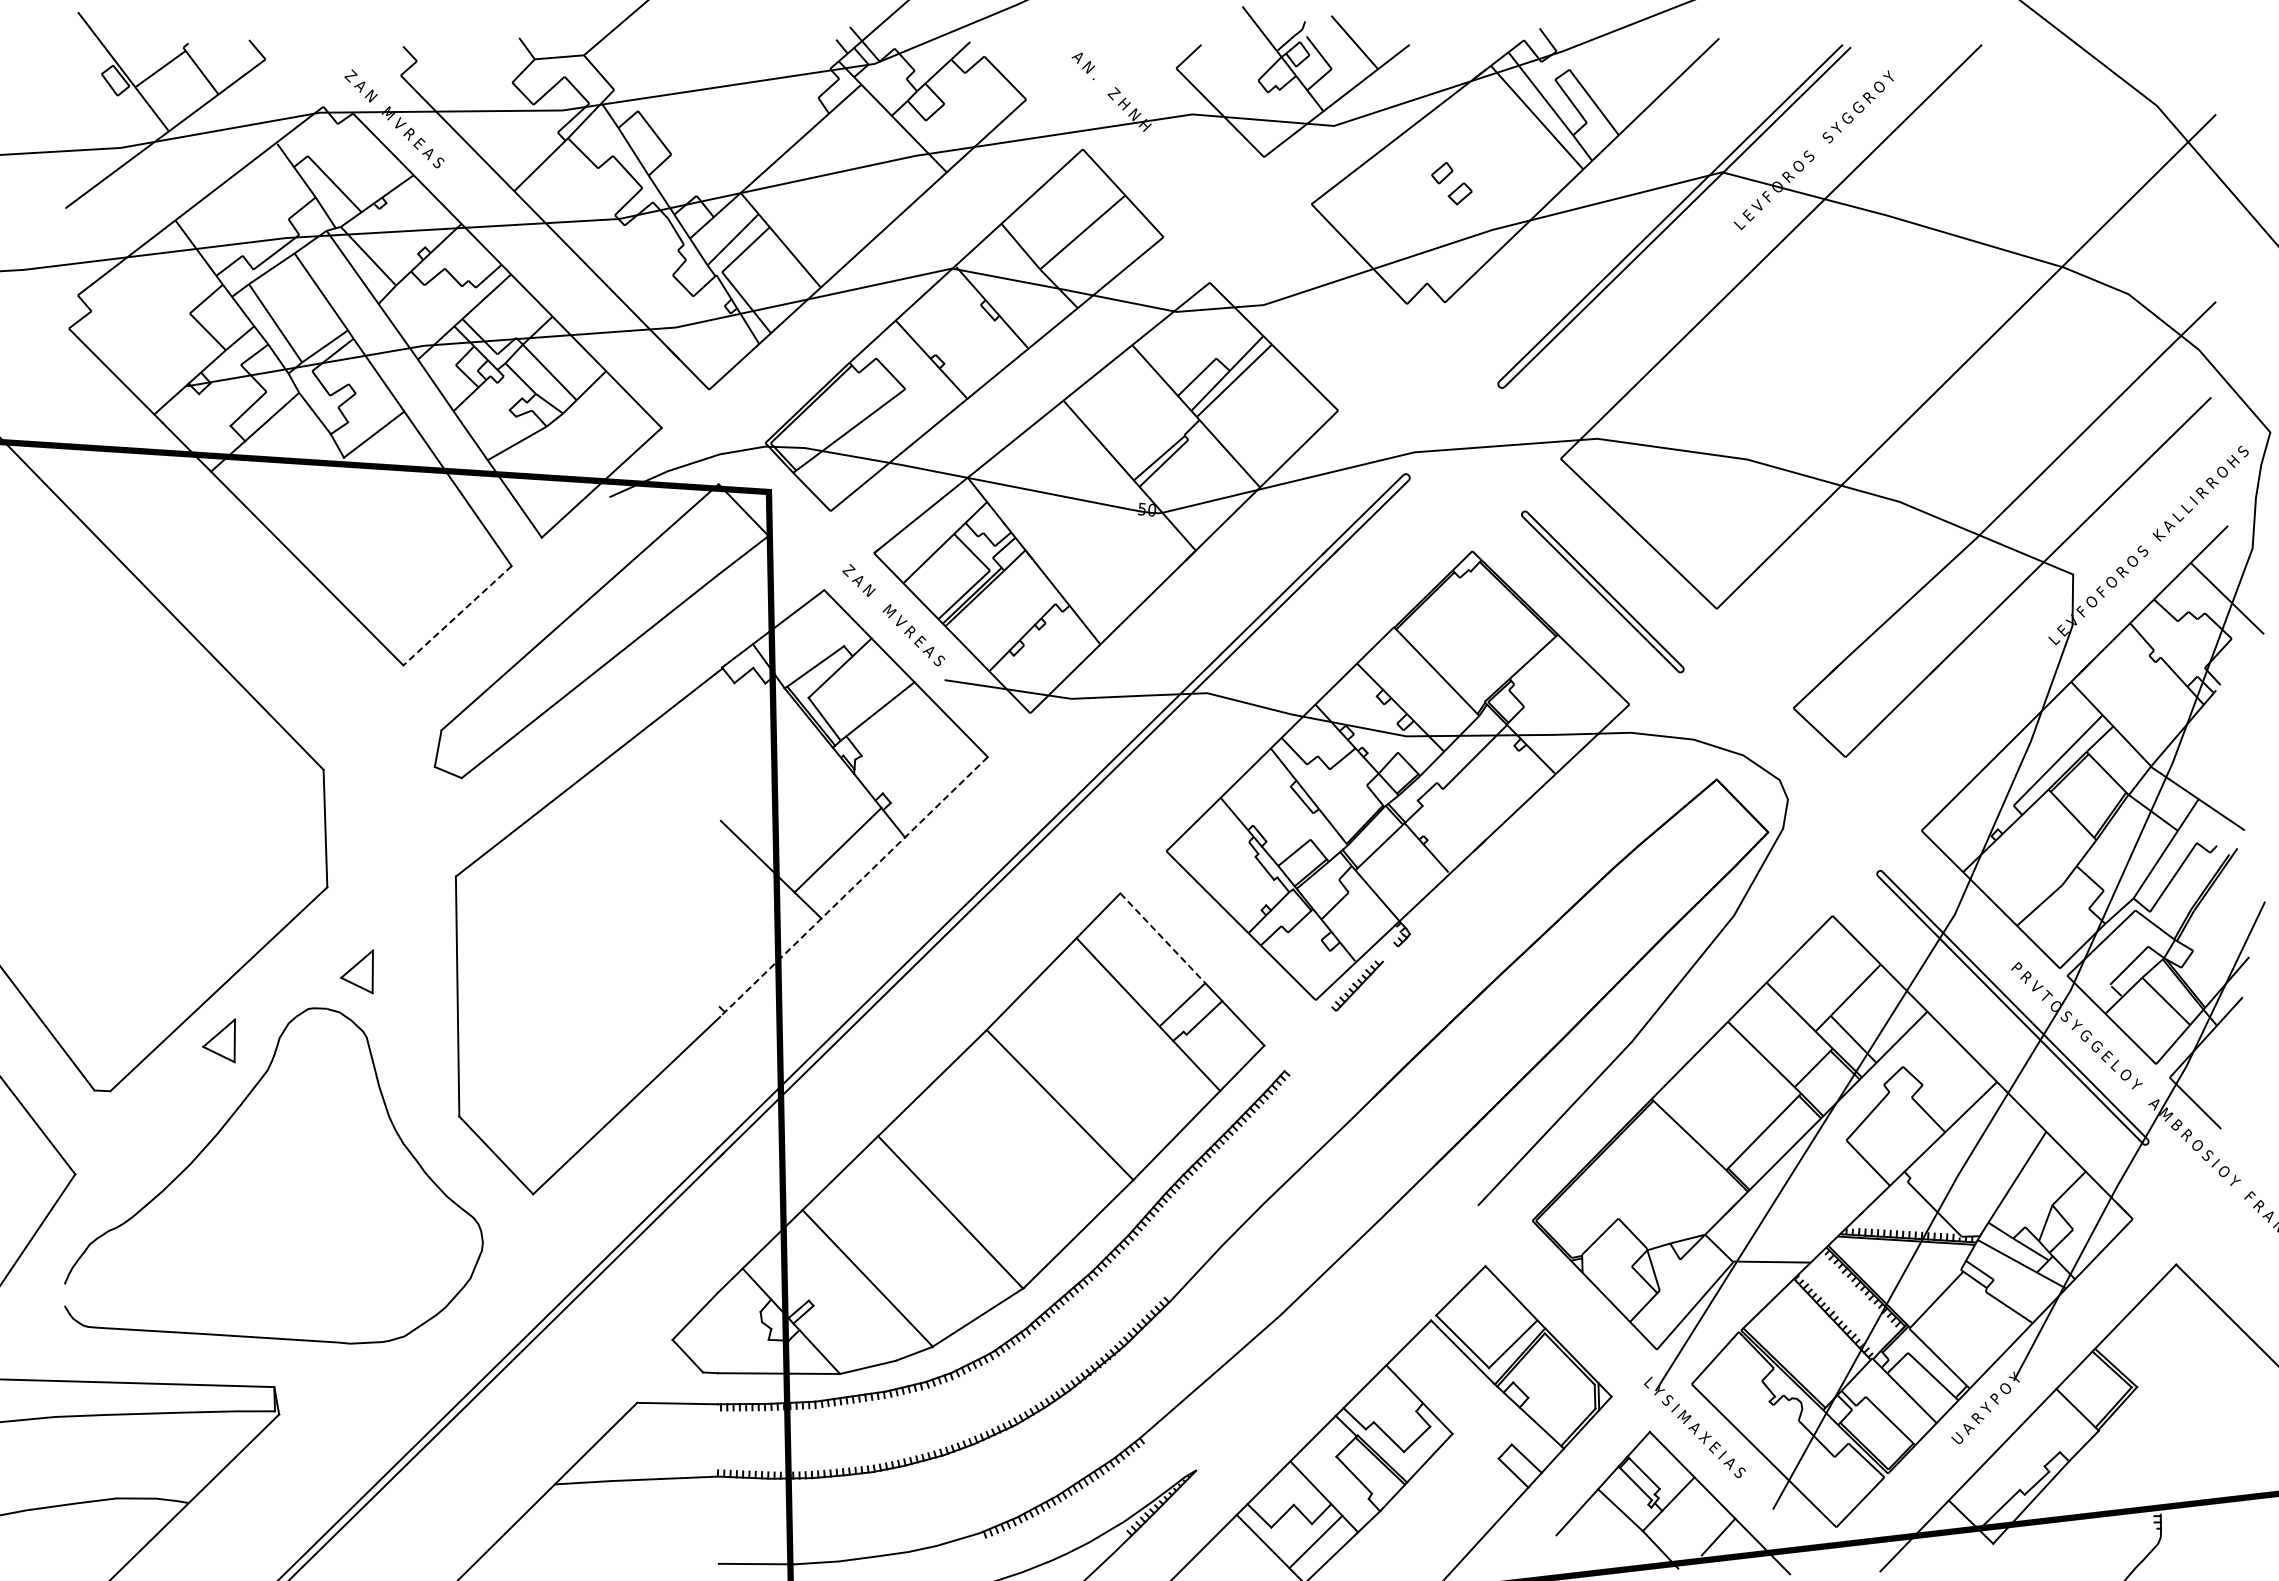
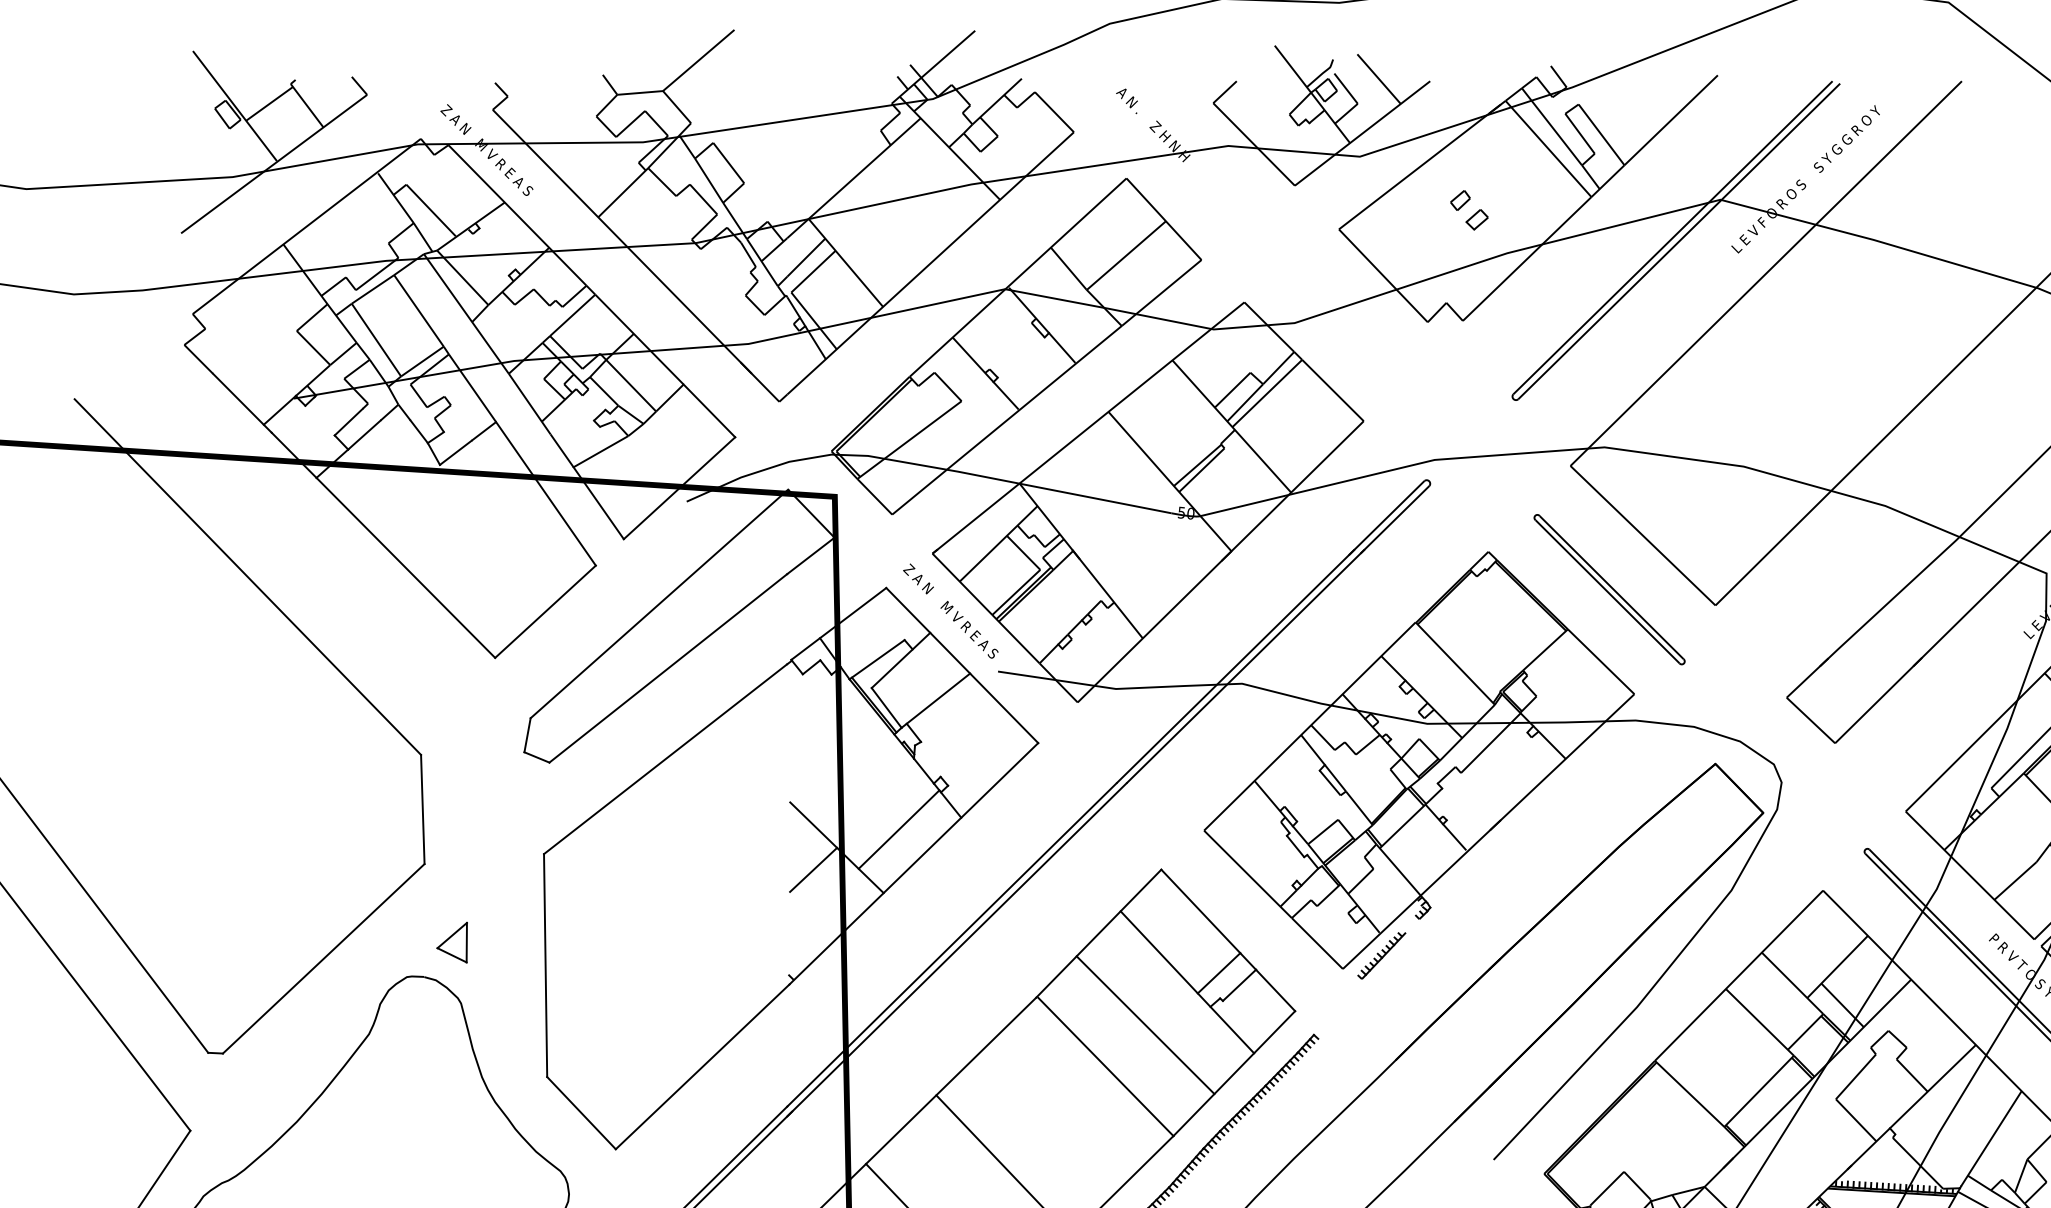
line: (457, 616) -> (545, 612), dashed -> solid
line: (853, 887) -> (913, 864), dashed -> solid
line: (745, 893) -> (813, 869), added
line: (1162, 938) -> (1200, 911), dashed -> solid
part: (219, 1040) -> (324, 1006), removed
line: (1103, 1060) -> (1145, 1024), added

